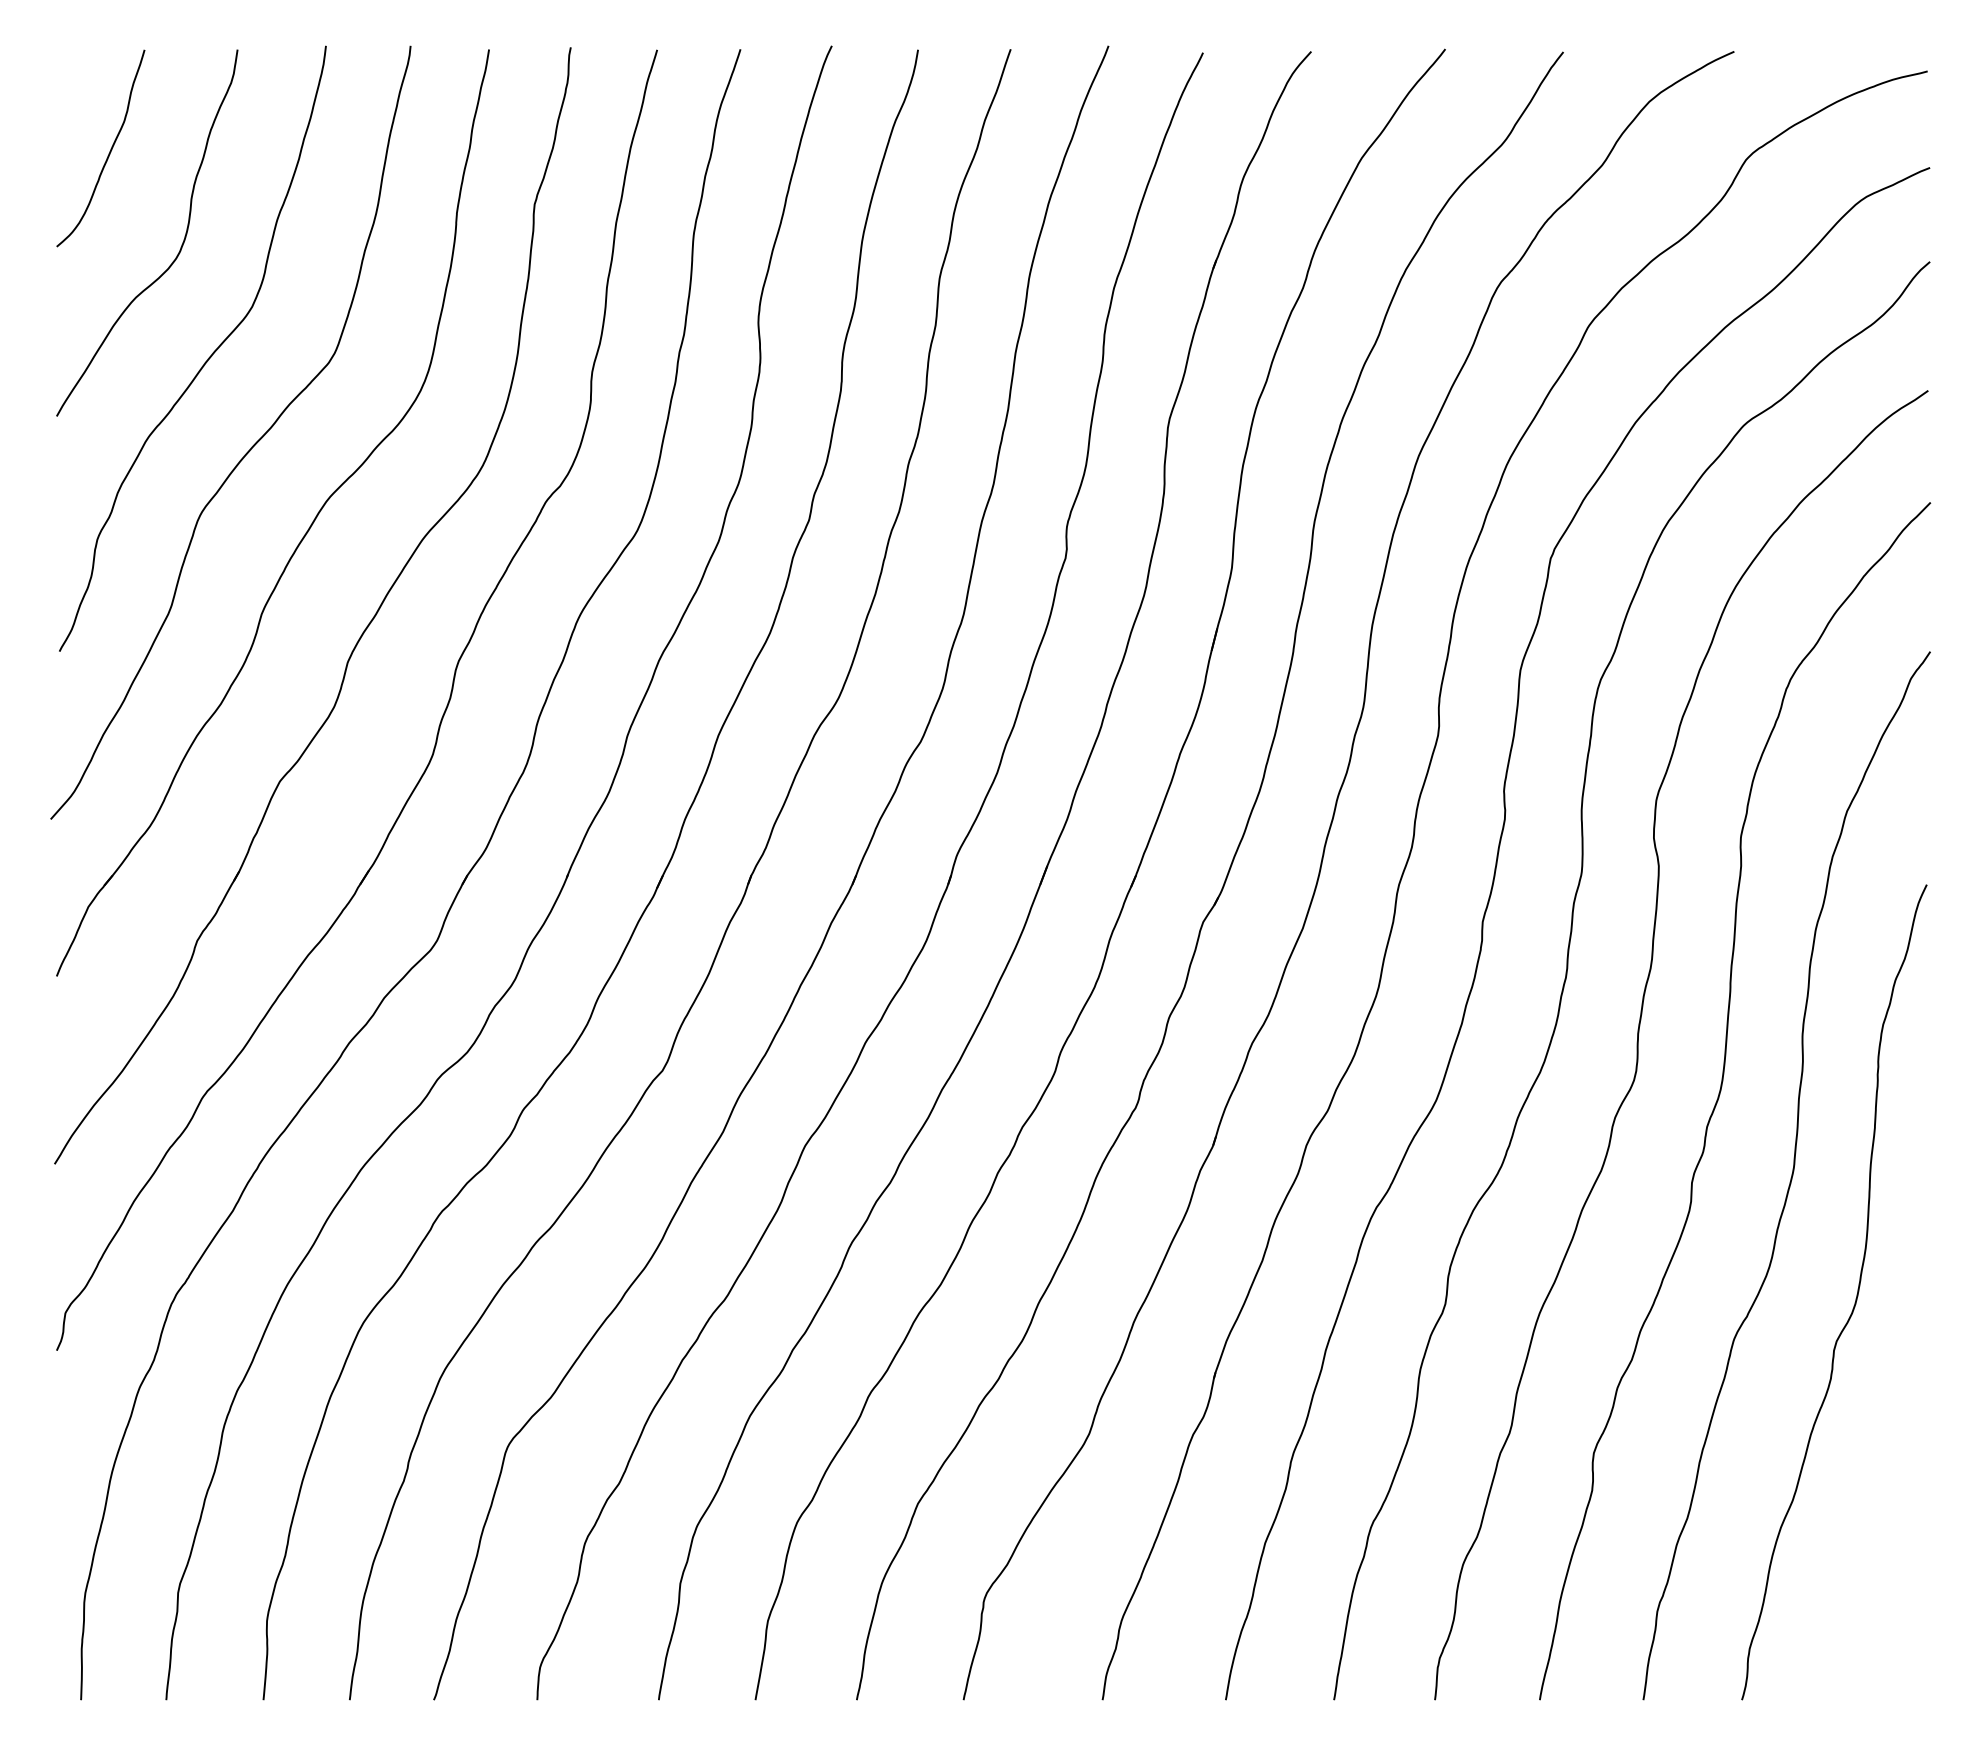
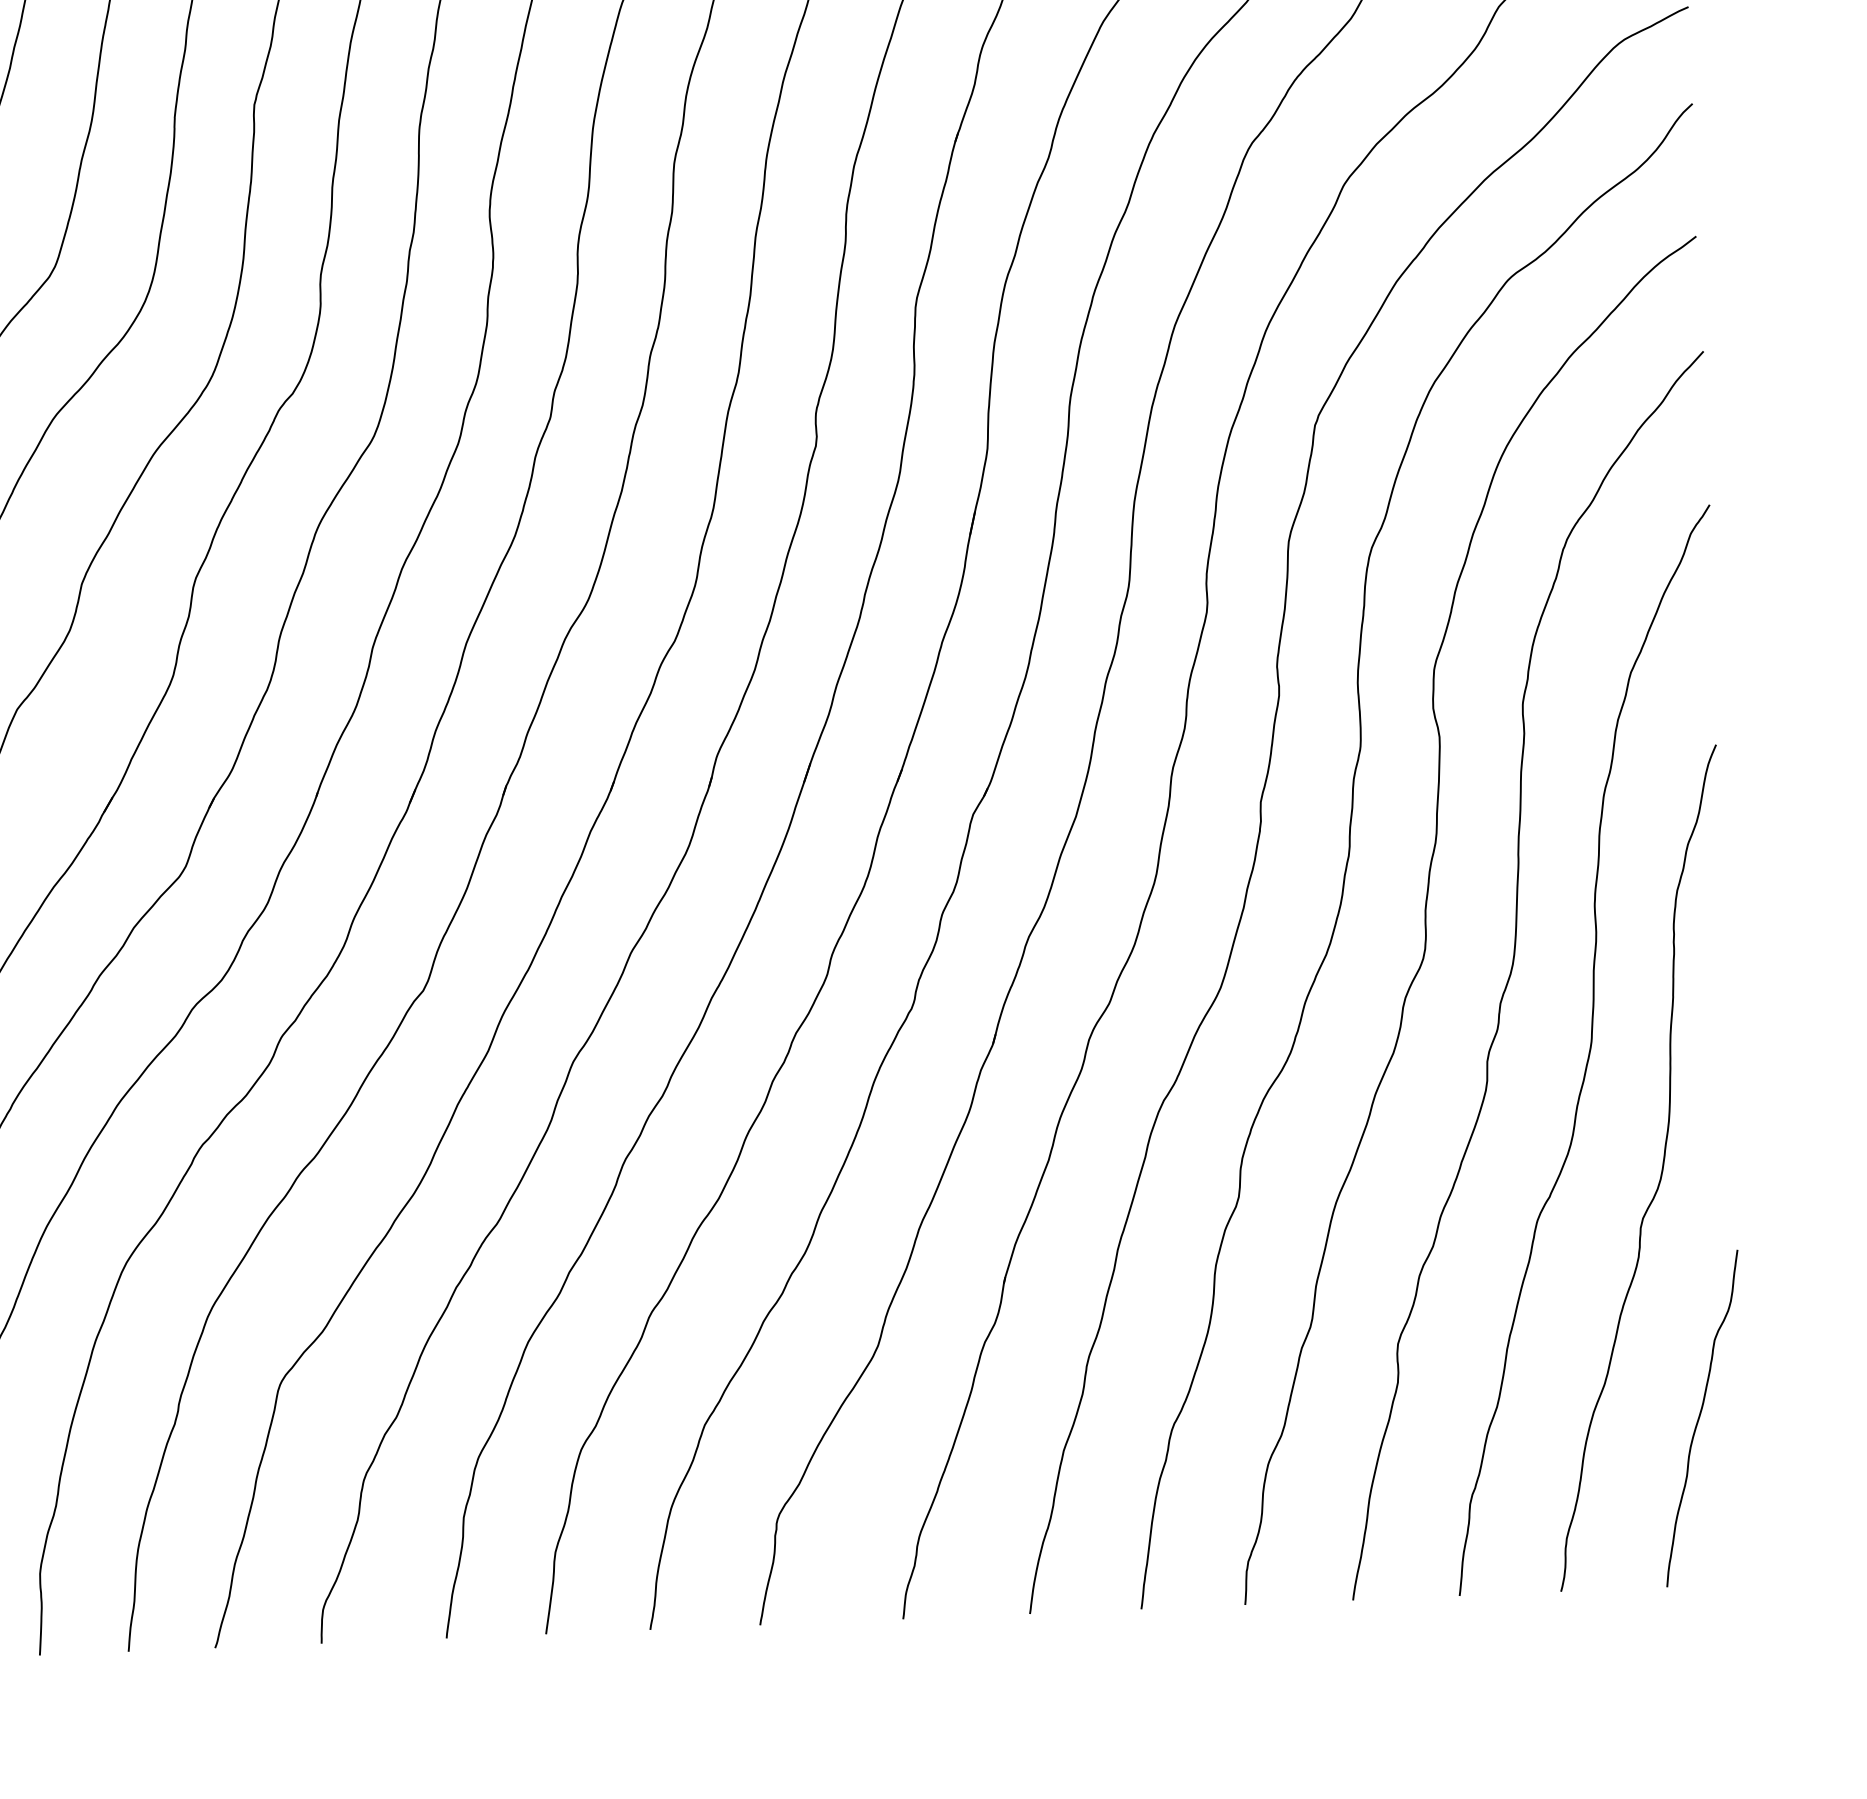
curve: (1884, 1536) -> (1700, 1417), added

